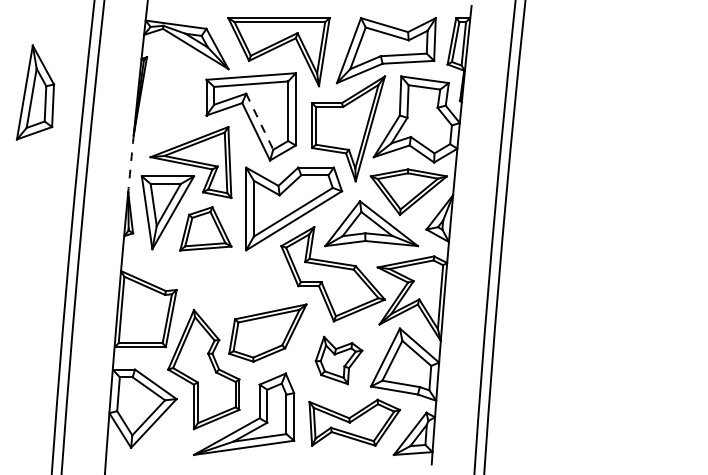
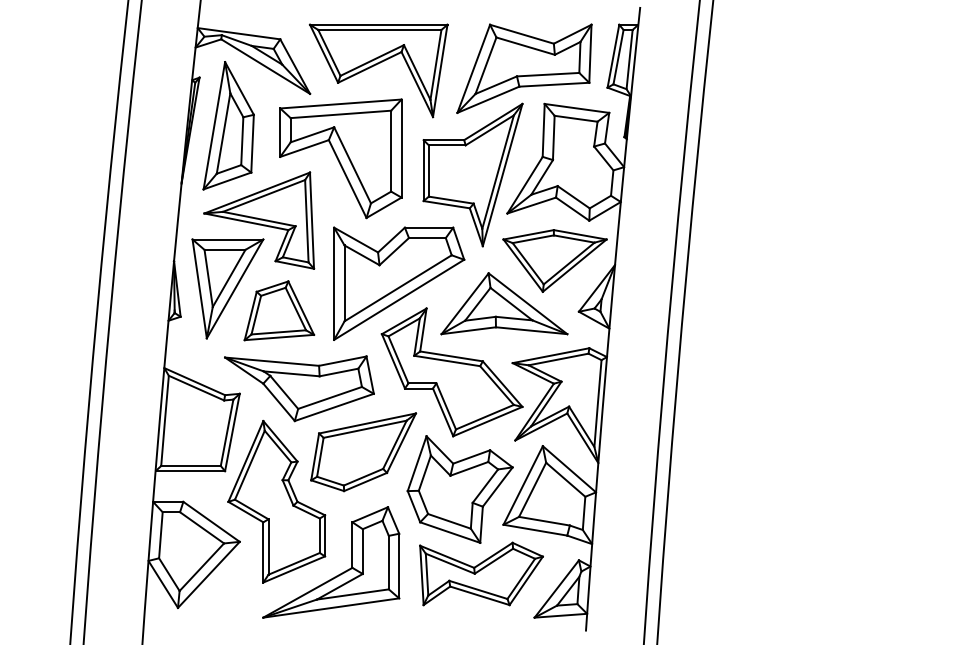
part: (35, 92) -> (228, 125), moved
line: (259, 122) -> (352, 166), dashed -> solid
arc: (130, 163) -> (177, 222), dashed -> solid
part: (220, 286) -> (299, 389), added
part: (338, 360) -> (459, 489), size x1.67

